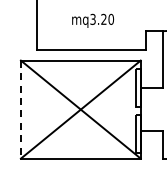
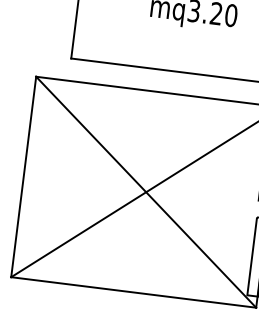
line: (20, 110) -> (22, 178), dashed -> solid

